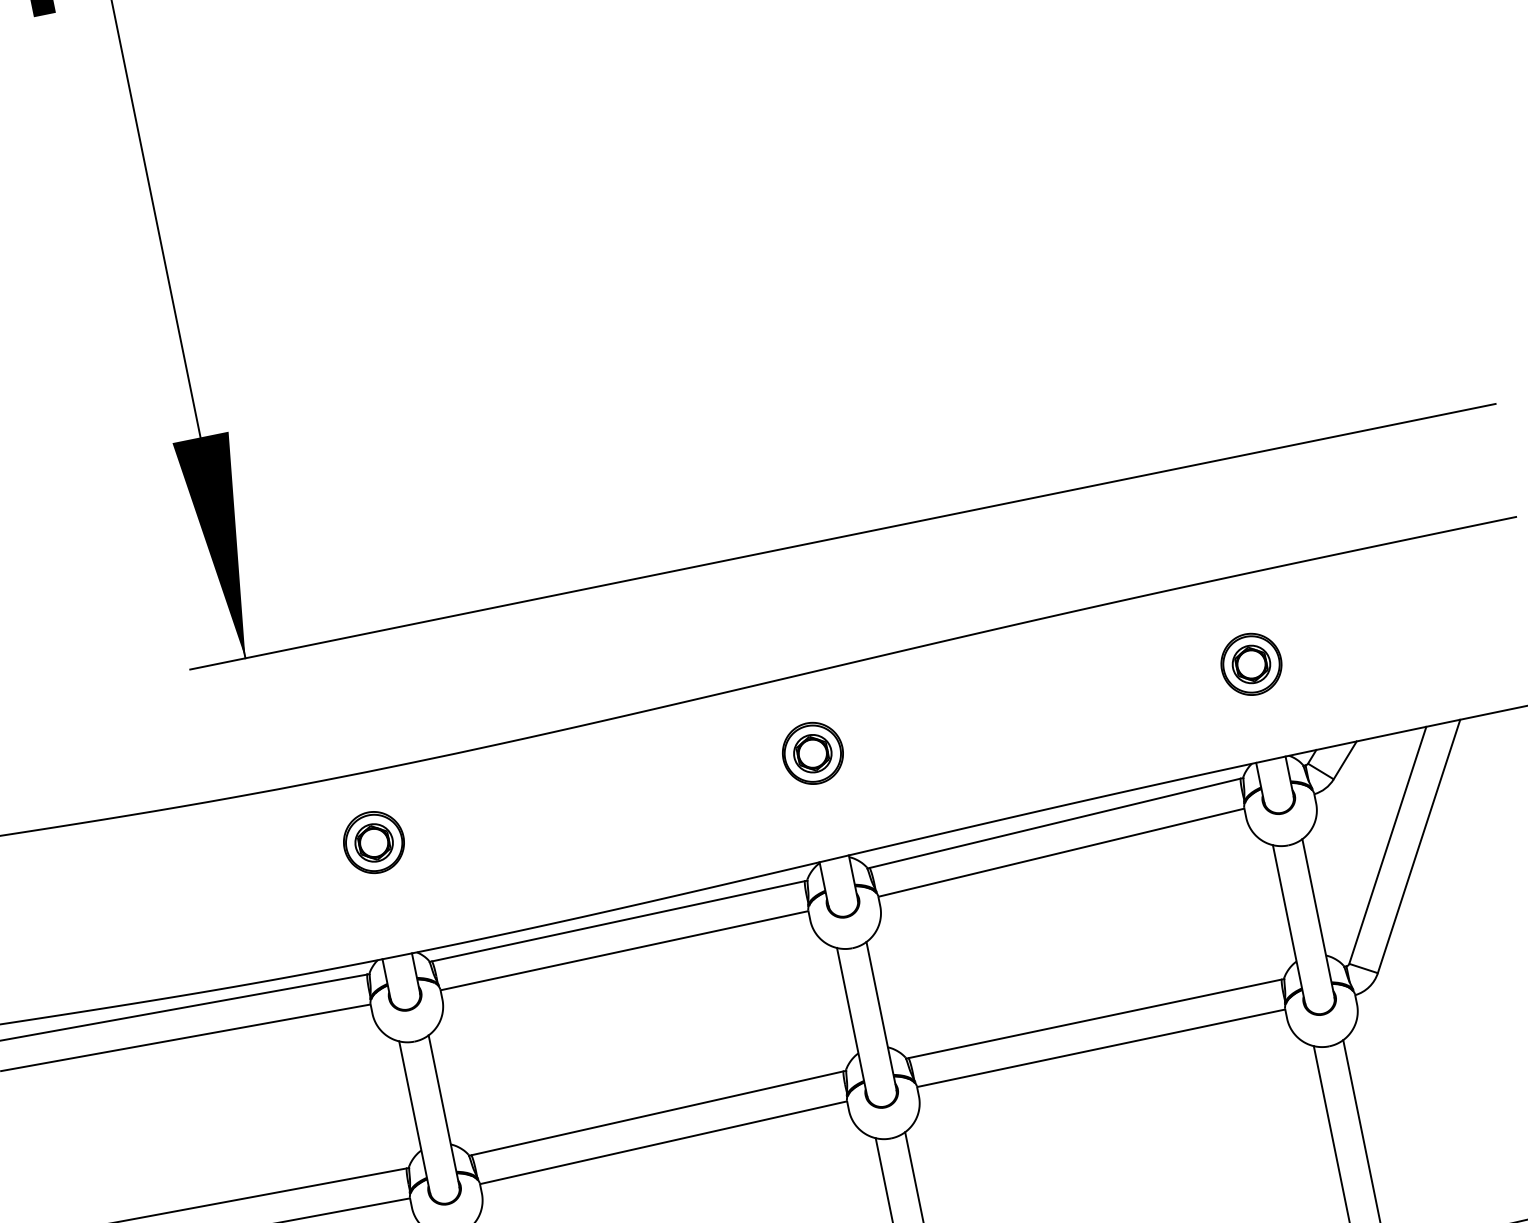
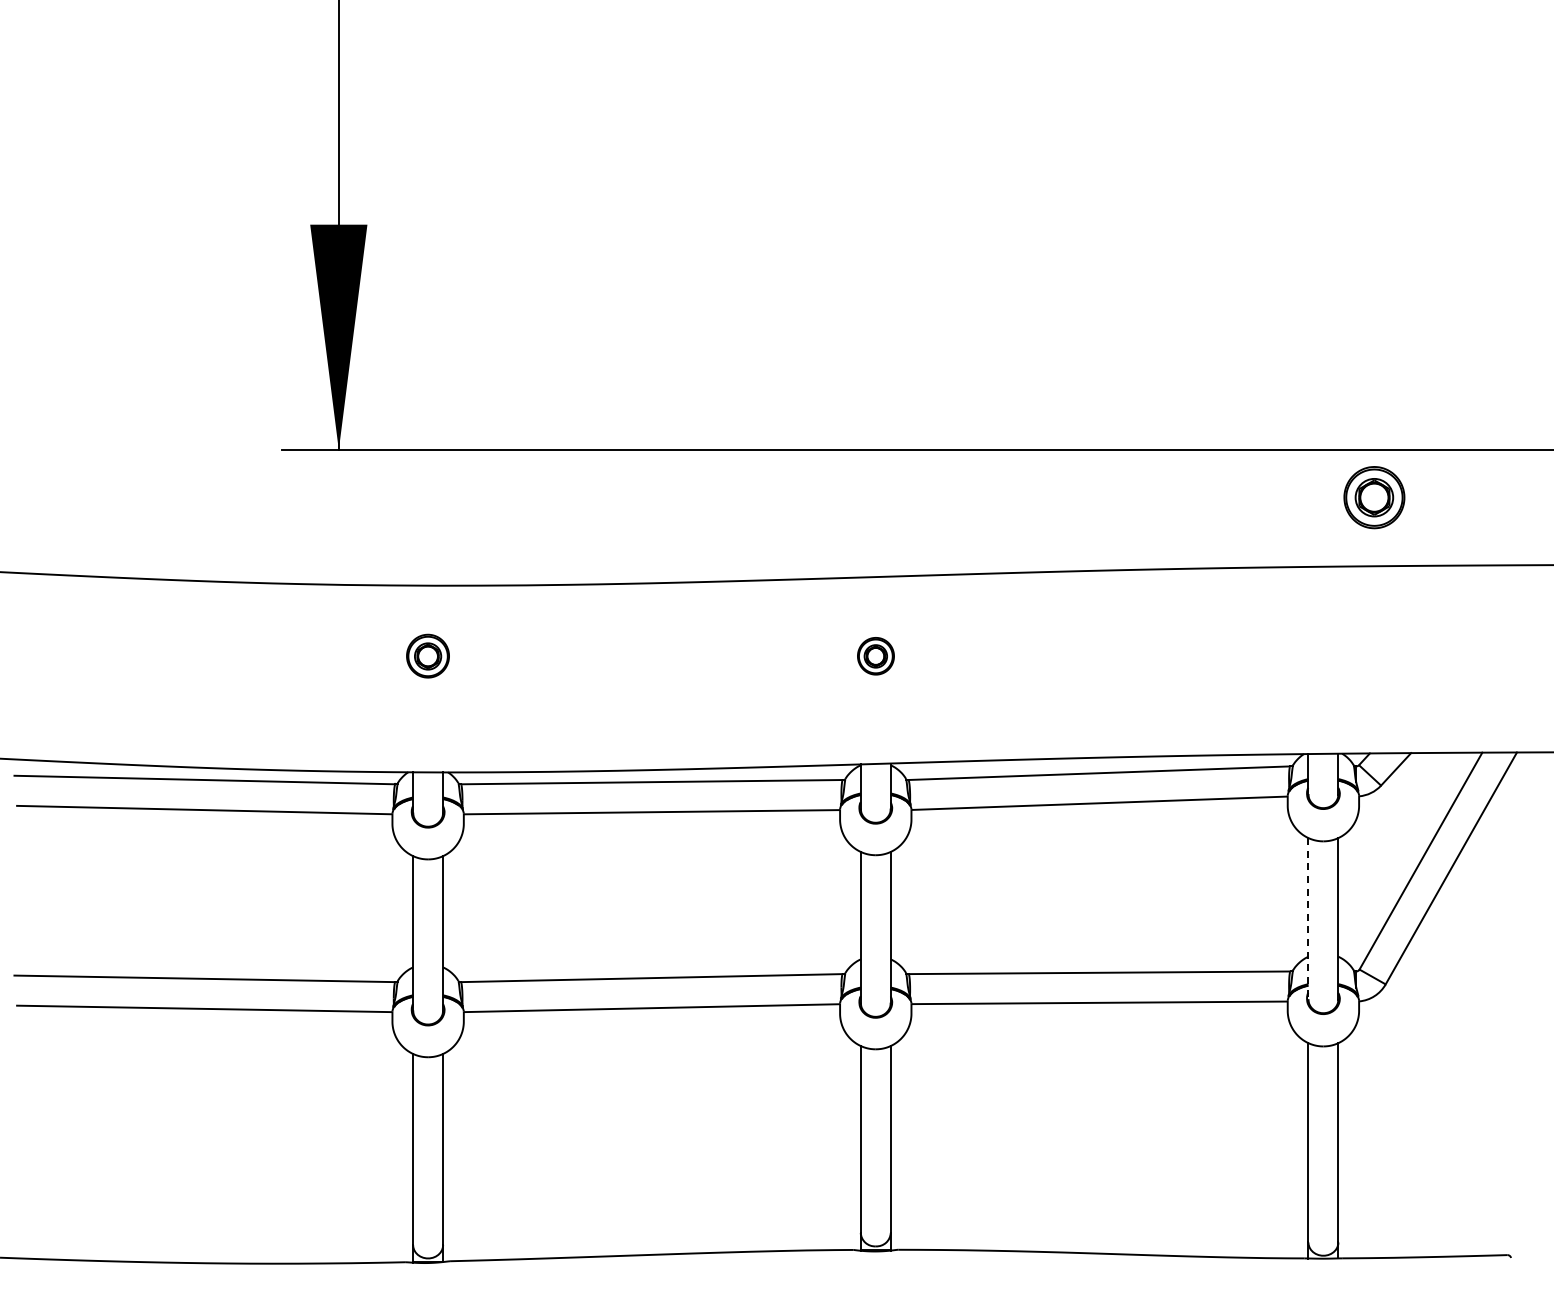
part: (1251, 664) -> (1374, 497), moved
part: (812, 752) -> (875, 655), size x0.6
part: (373, 841) -> (427, 655), size x0.7
line: (1289, 924) -> (1308, 919), solid -> dashed

